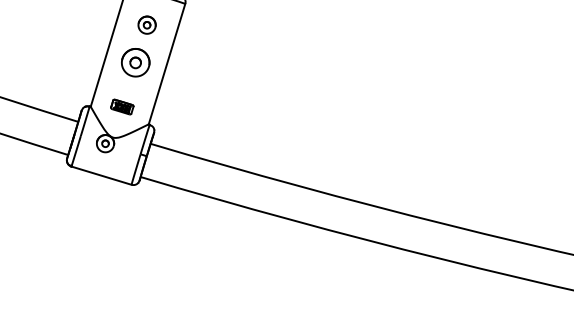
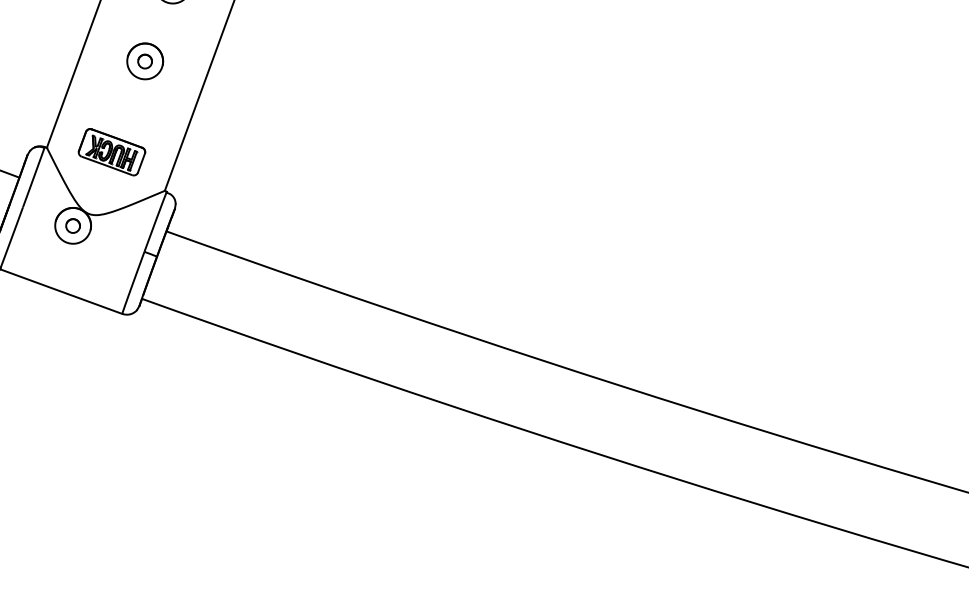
part: (135, 61) -> (144, 59), size x0.62
part: (122, 106) -> (112, 150), size x1.43

